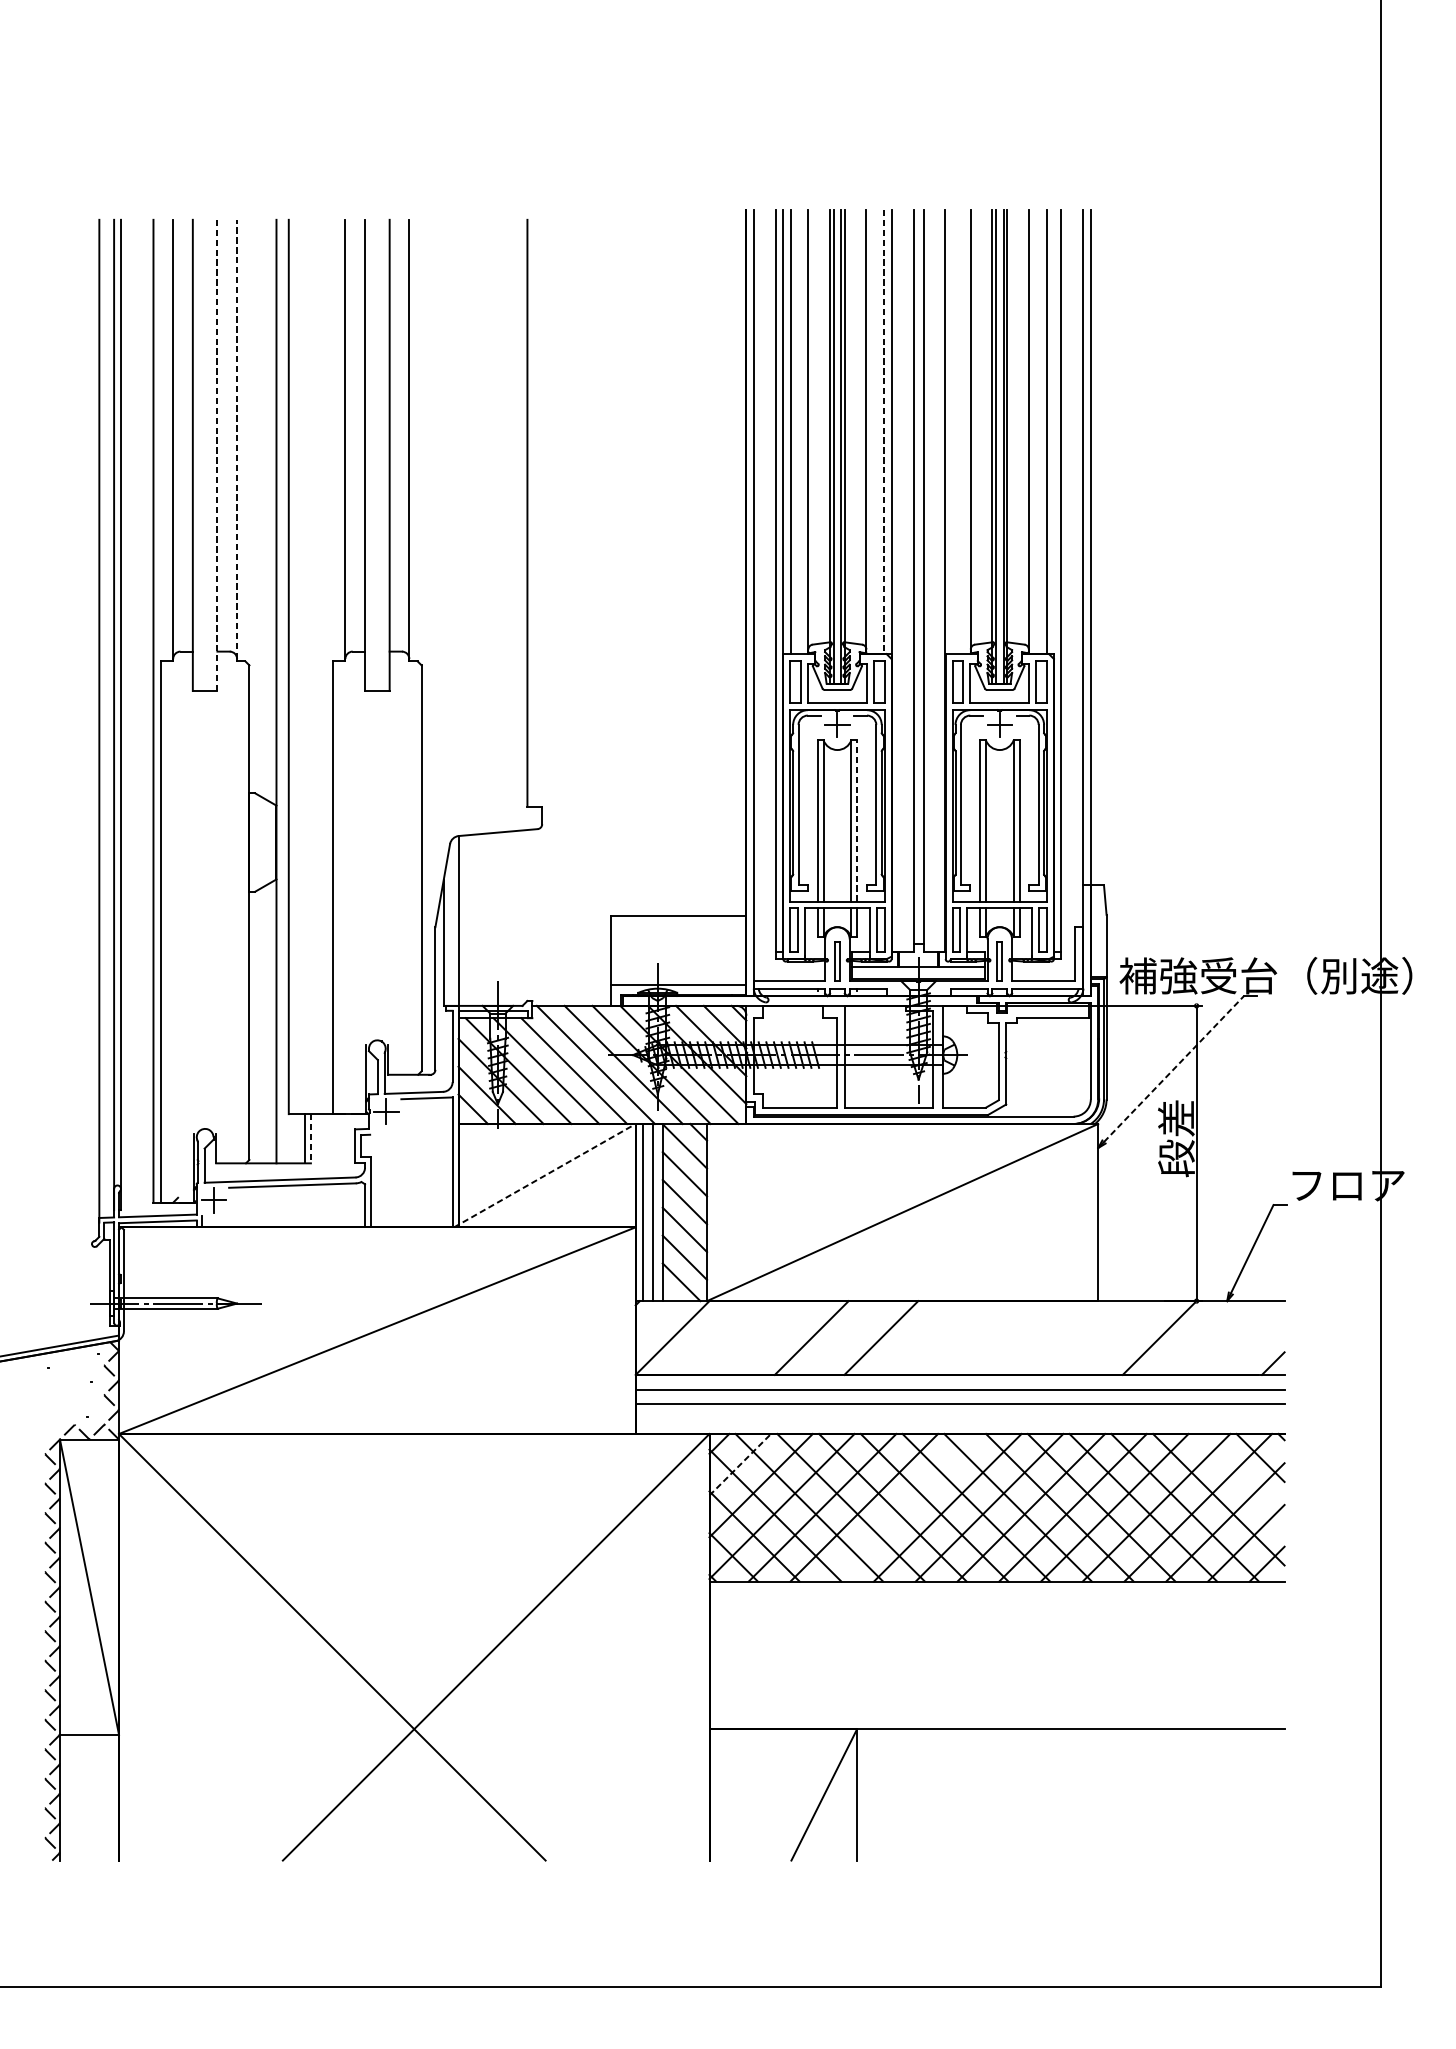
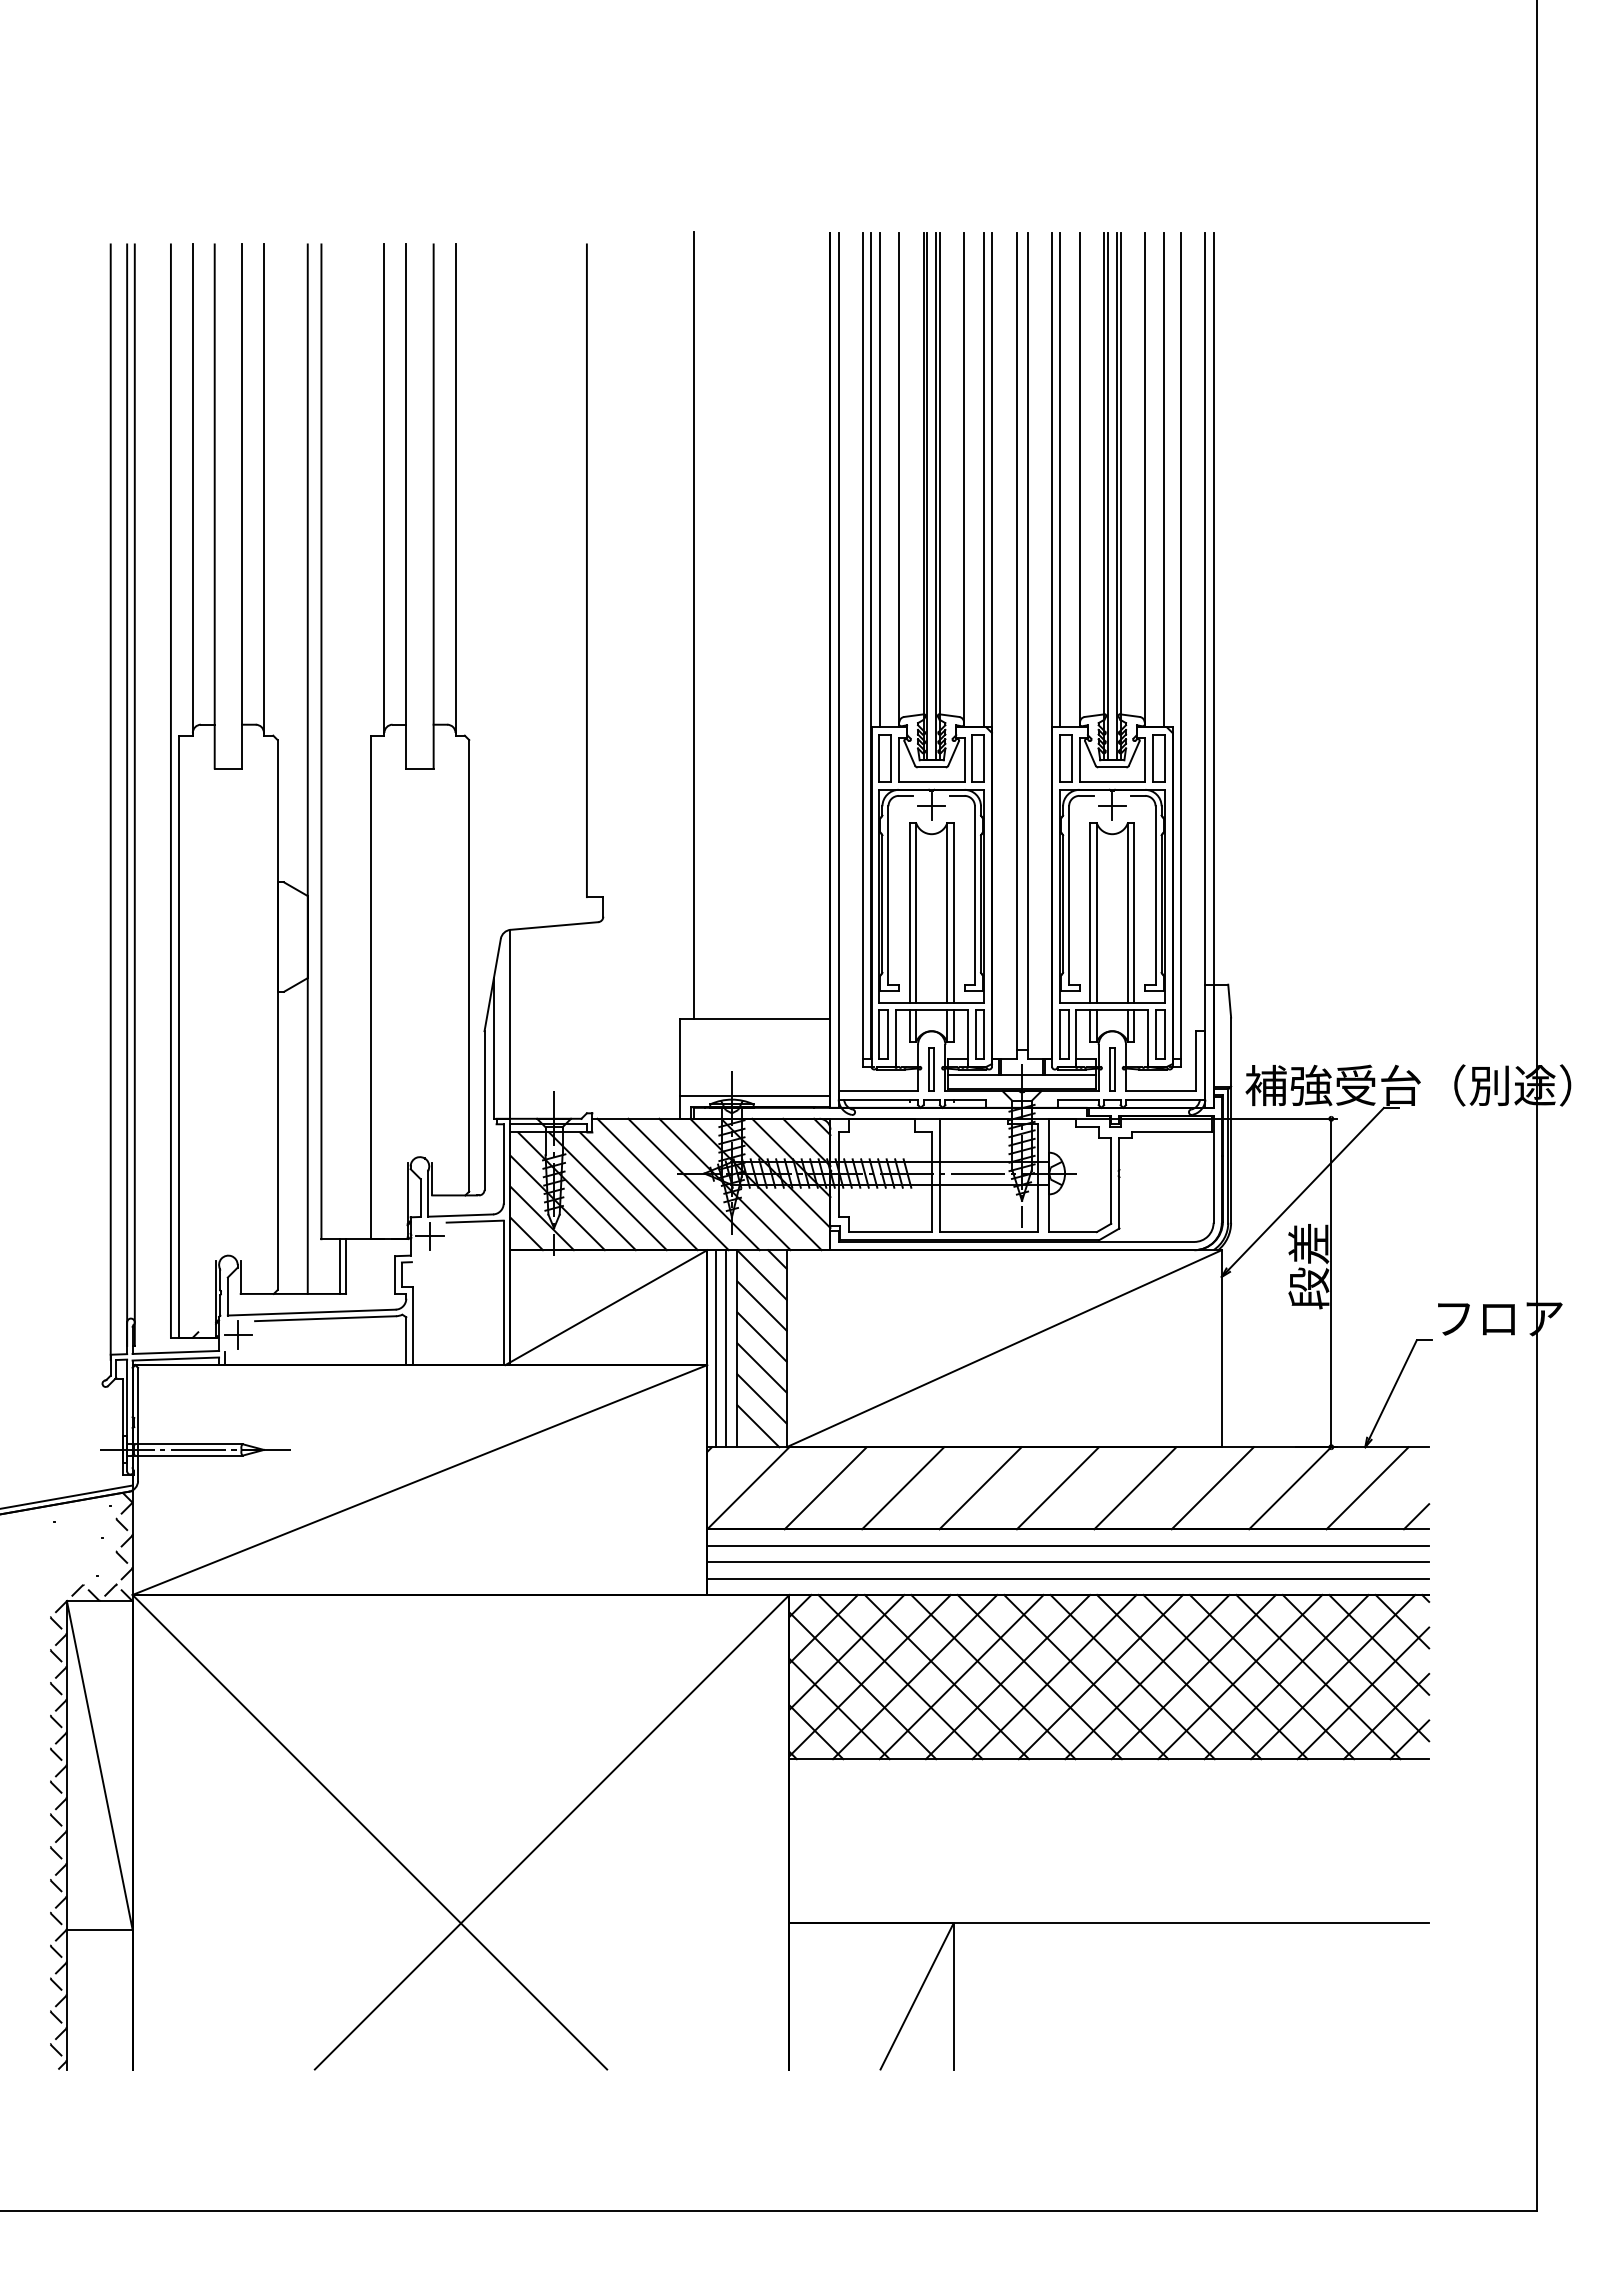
line: (883, 432) -> (983, 480), dashed -> solid
line: (953, 432) -> (1060, 480), added
line: (236, 439) -> (263, 488), dashed -> solid
line: (217, 454) -> (242, 505), dashed -> solid
line: (623, 562) -> (693, 625), added
line: (857, 821) -> (953, 913), dashed -> solid
line: (1174, 1068) -> (1306, 1188), dashed -> solid
line: (311, 1139) -> (346, 1267), dashed -> solid
line: (545, 1175) -> (606, 1307), dashed -> solid
line: (741, 1338) -> (825, 1488), added
line: (950, 1338) -> (1057, 1488), added
line: (1020, 1338) -> (1135, 1488), added
line: (1089, 1338) -> (1212, 1488), added
line: (1229, 1338) -> (1367, 1488), added
line: (960, 1419) -> (1068, 1578), added
line: (741, 1464) -> (824, 1628), dashed -> solid
line: (1239, 1478) -> (1379, 1644), added
line: (905, 1507) -> (1007, 1676), added

